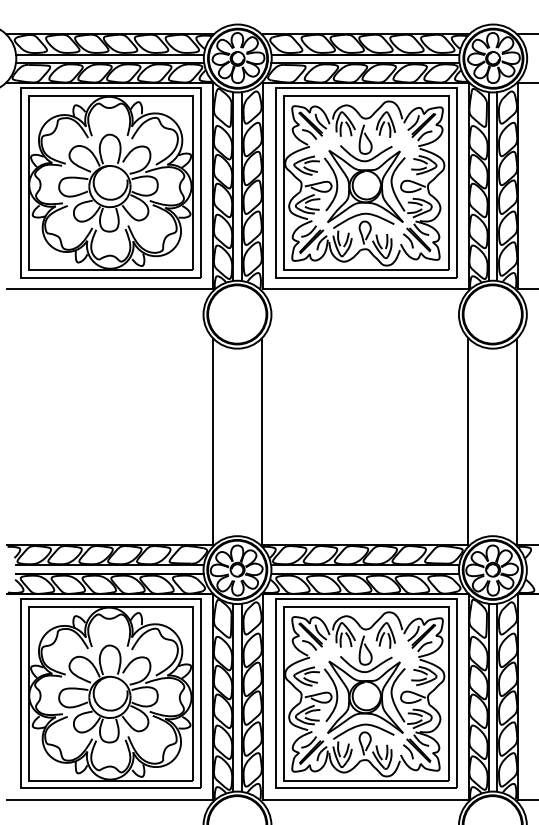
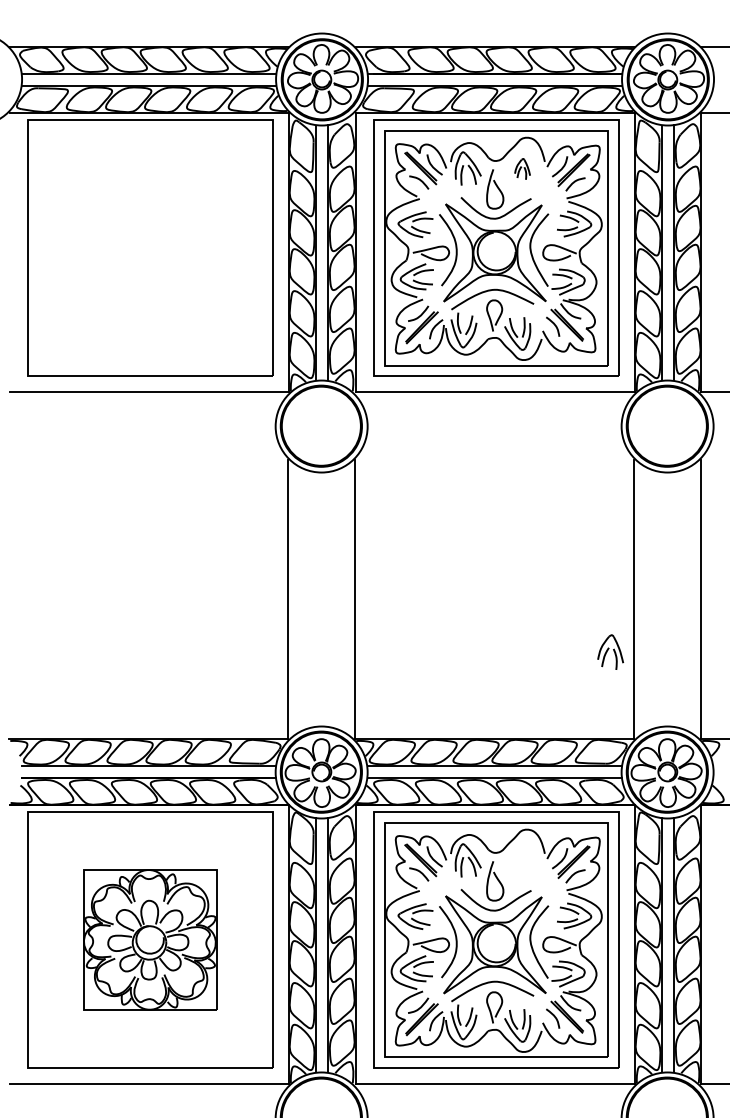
part: (385, 124) -> (522, 168), size x0.6
part: (111, 183) -> (150, 248), removed
part: (385, 635) -> (610, 651), moved
part: (111, 693) -> (150, 939), size x0.6

